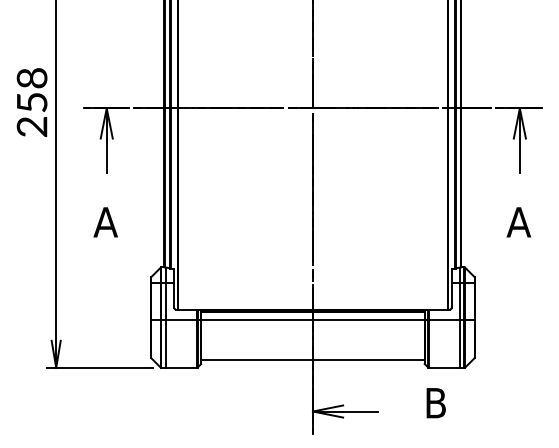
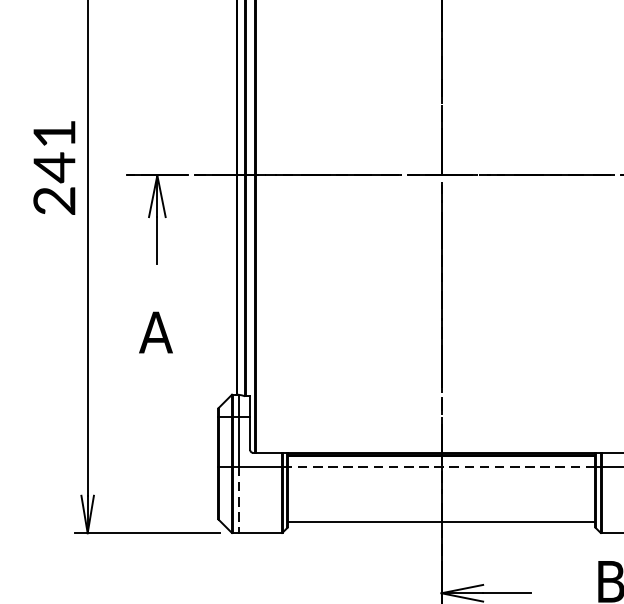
text: (31, 91) -> (53, 152), 258 -> 241
line: (312, 319) -> (440, 466), solid -> dashed
line: (166, 344) -> (239, 500), solid -> dashed

